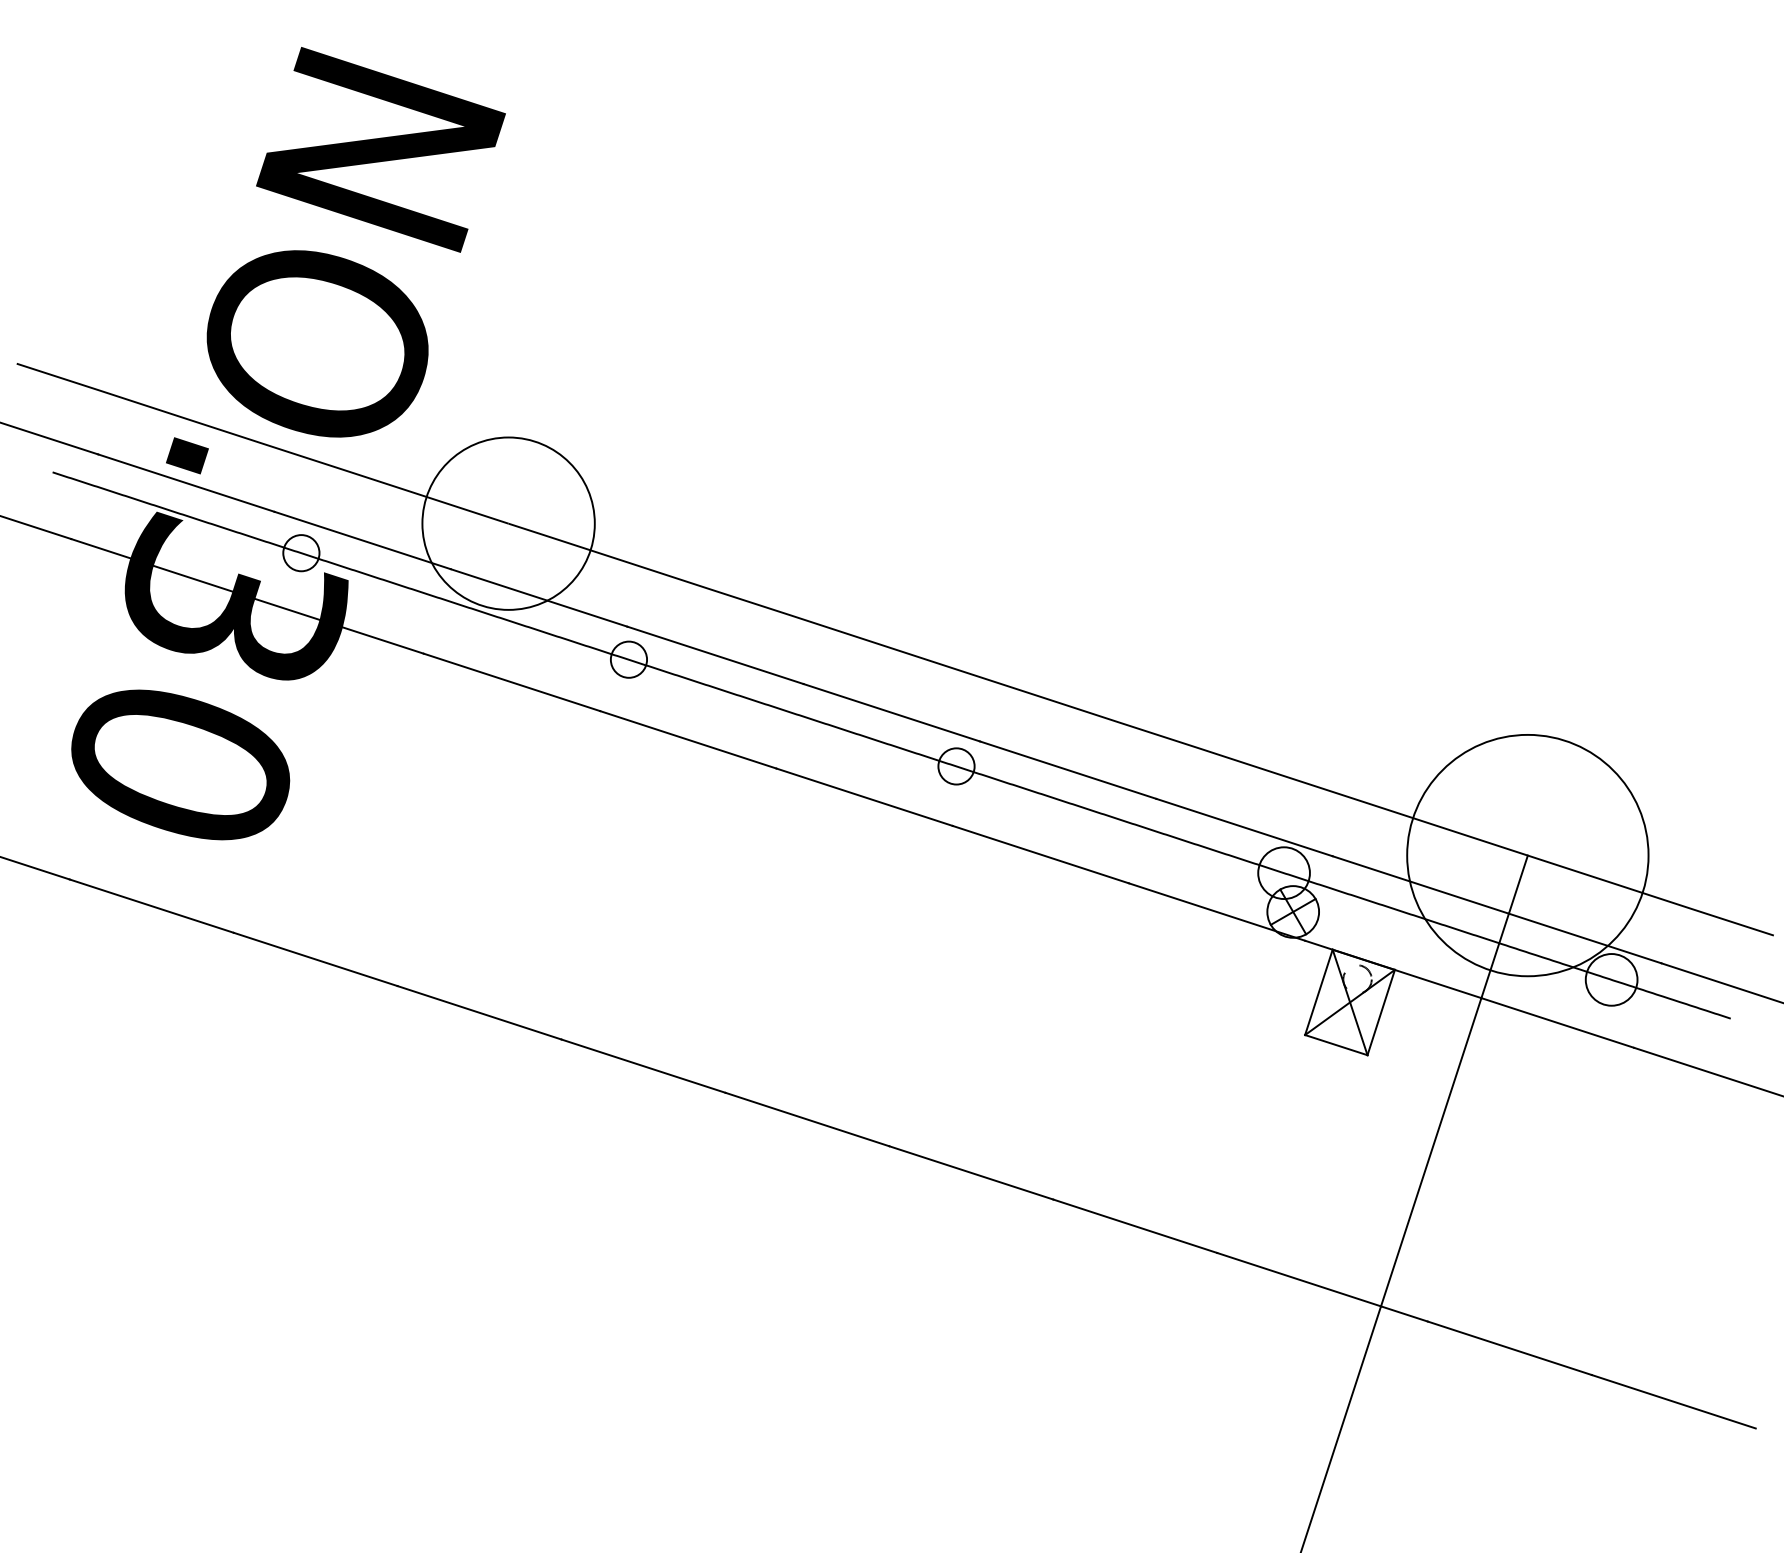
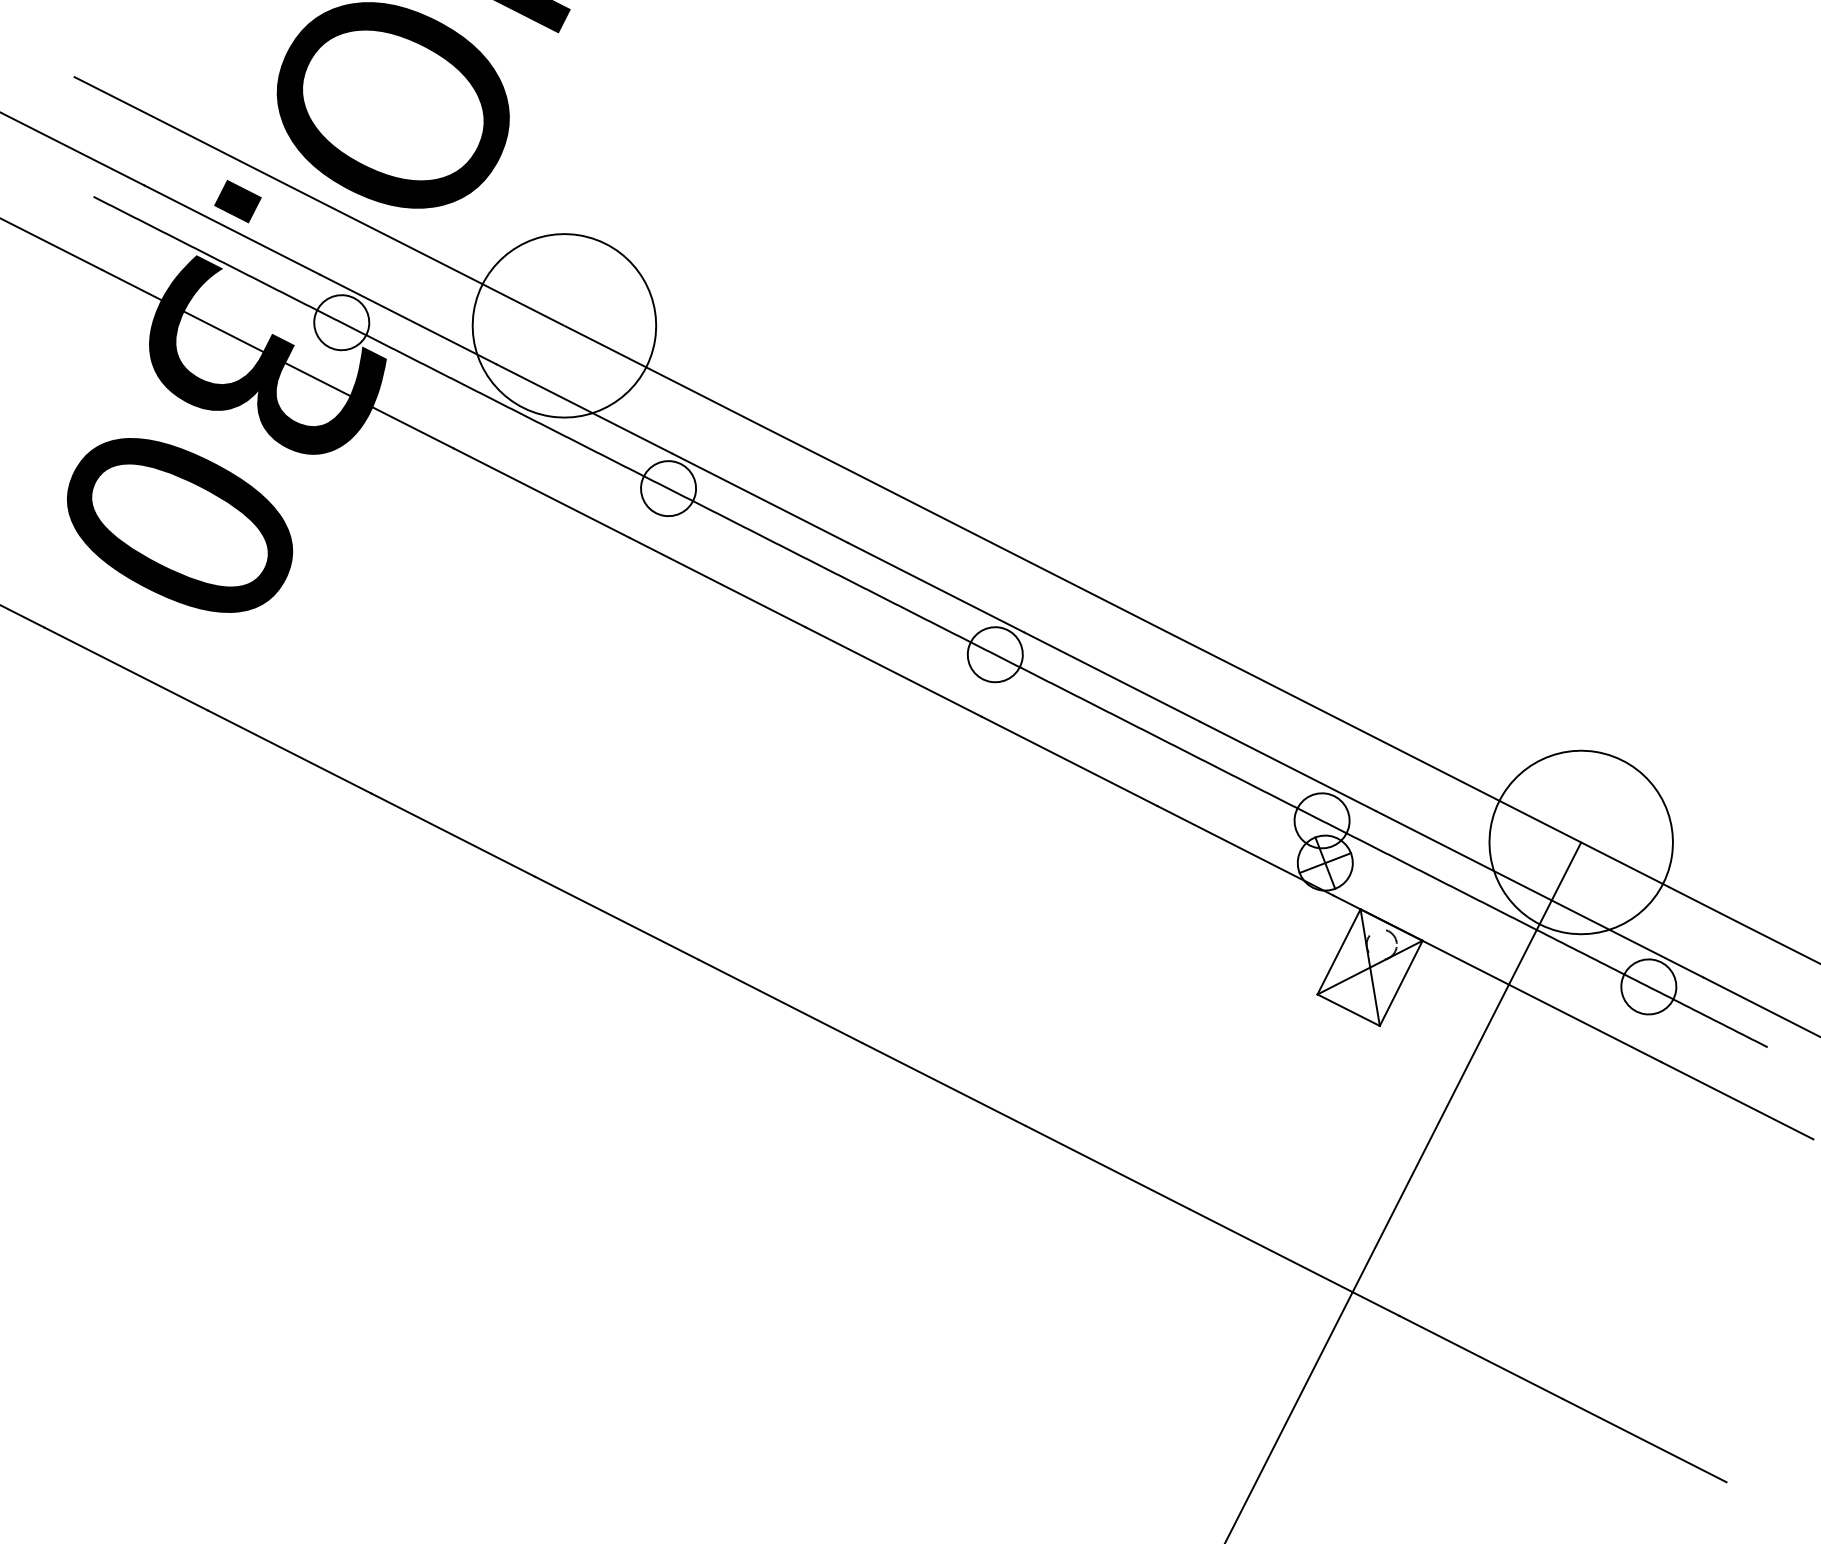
circle: (301, 553) -> (341, 323), size x1.43
circle: (628, 659) -> (668, 488), size x1.43
circle: (956, 766) -> (995, 654), size x1.43
circle: (1527, 855) -> (1580, 842), size x0.71

